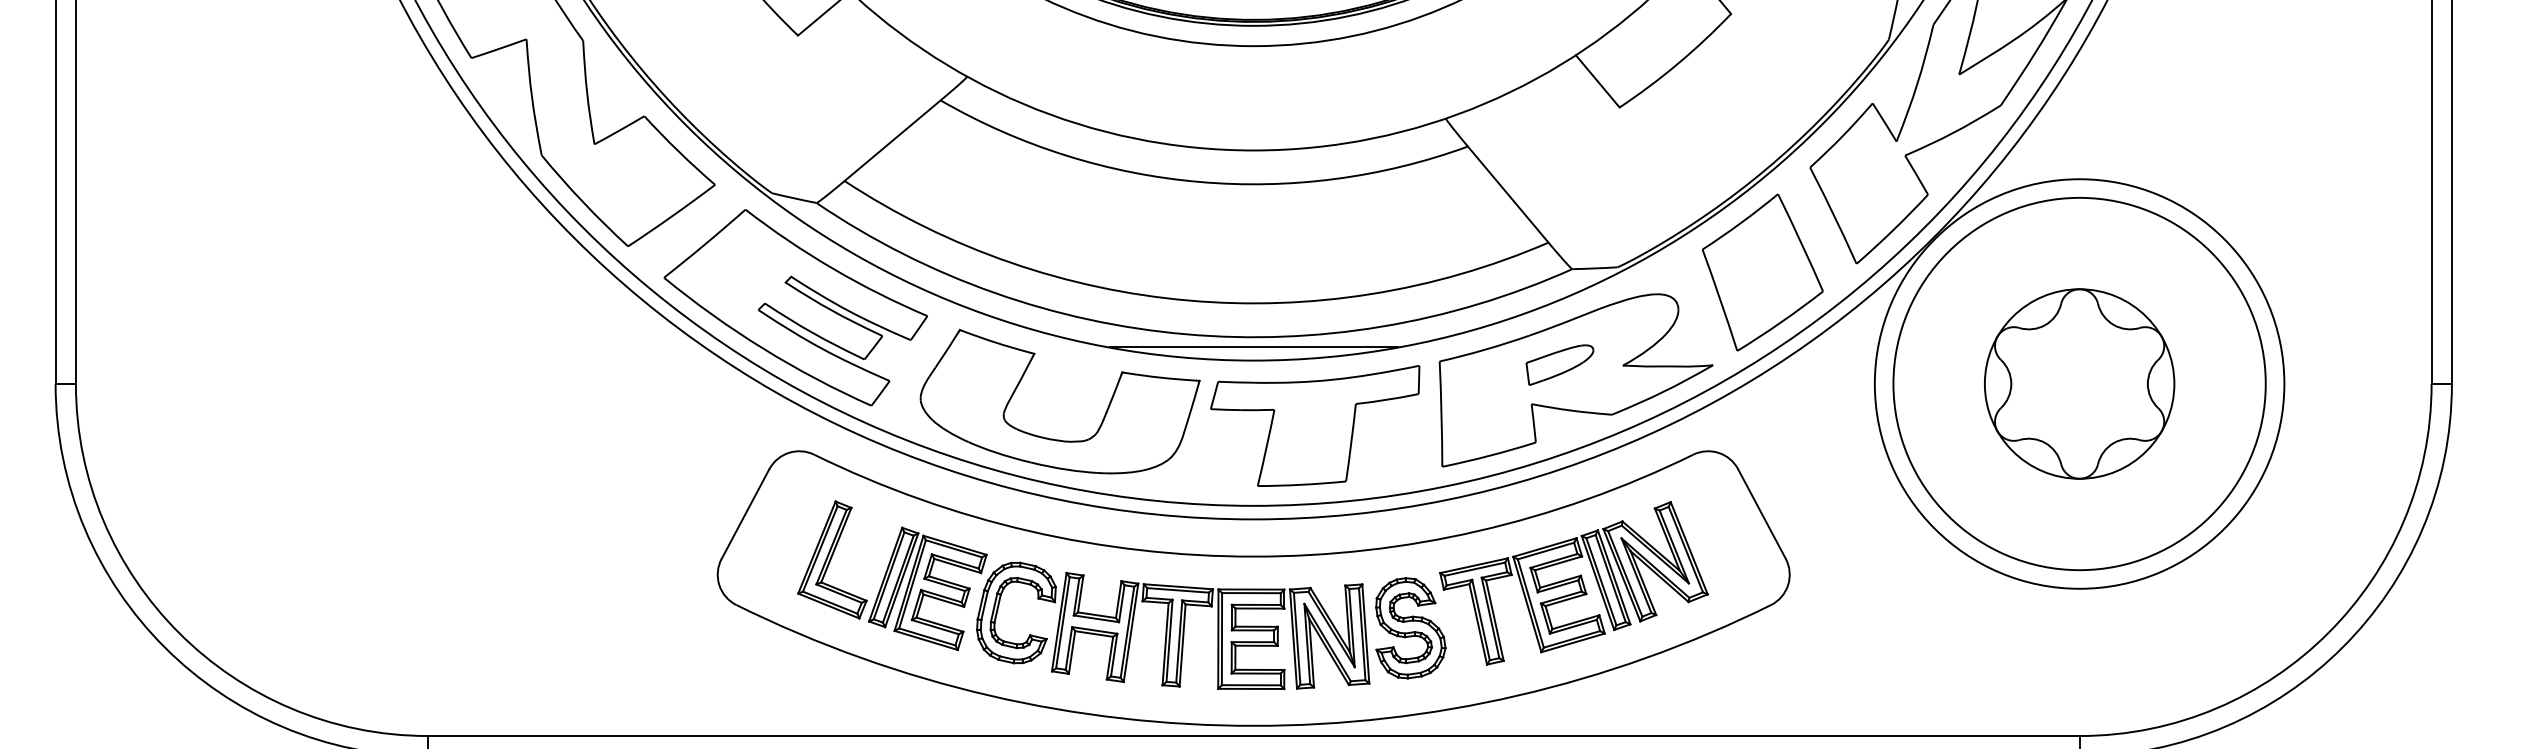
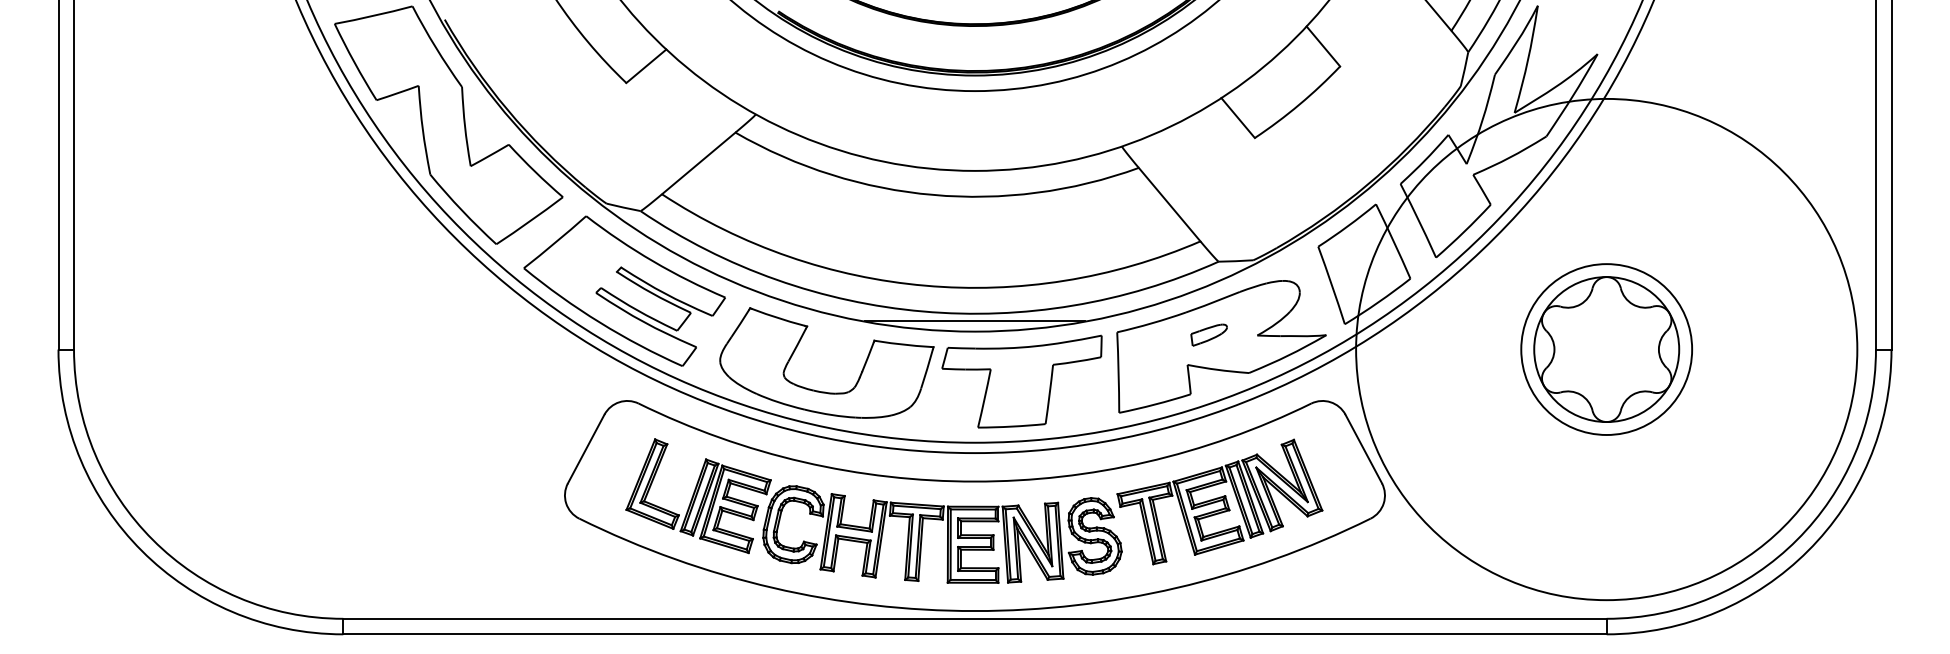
part: (1559, 365) -> (1208, 335), size x0.7
circle: (2079, 383) -> (1606, 349), size x0.6
circle: (2079, 383) -> (1606, 349), size x1.6

